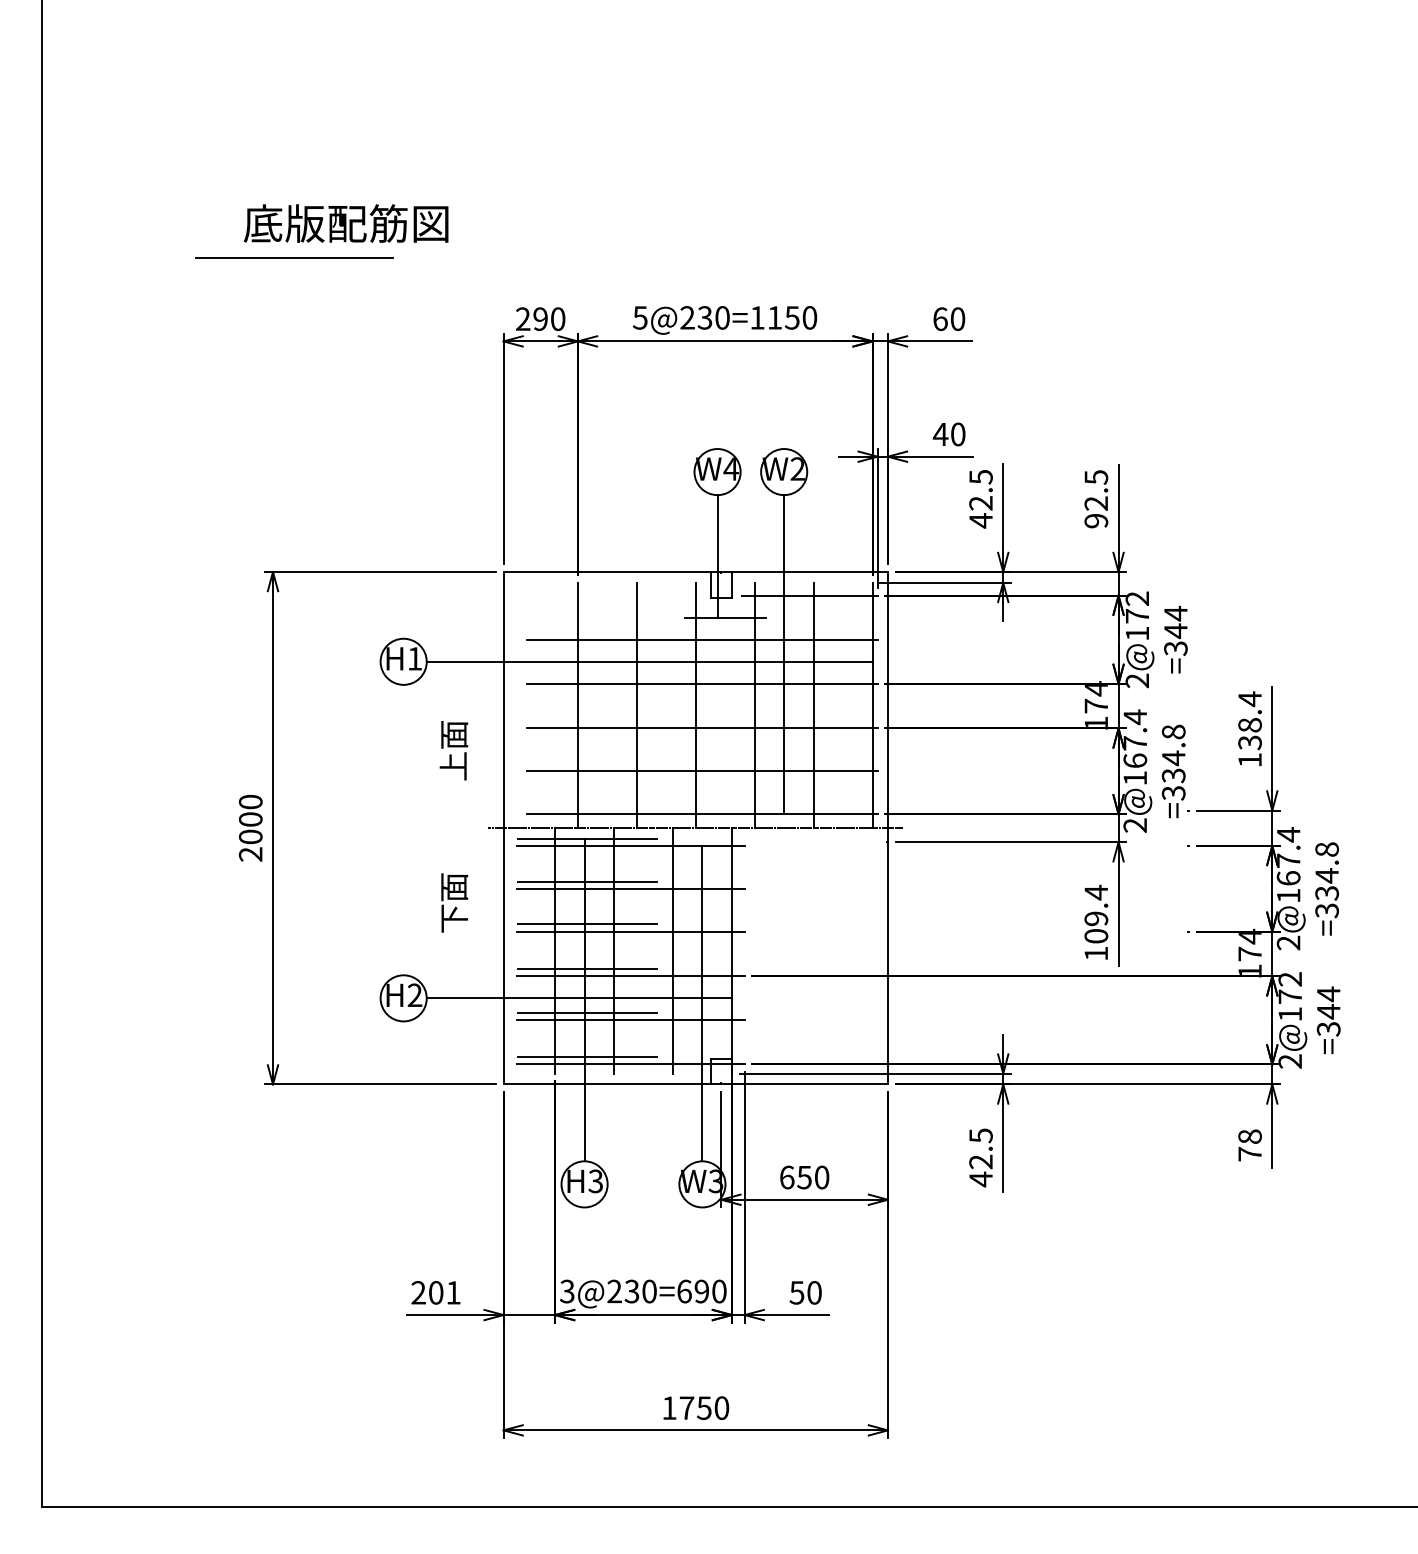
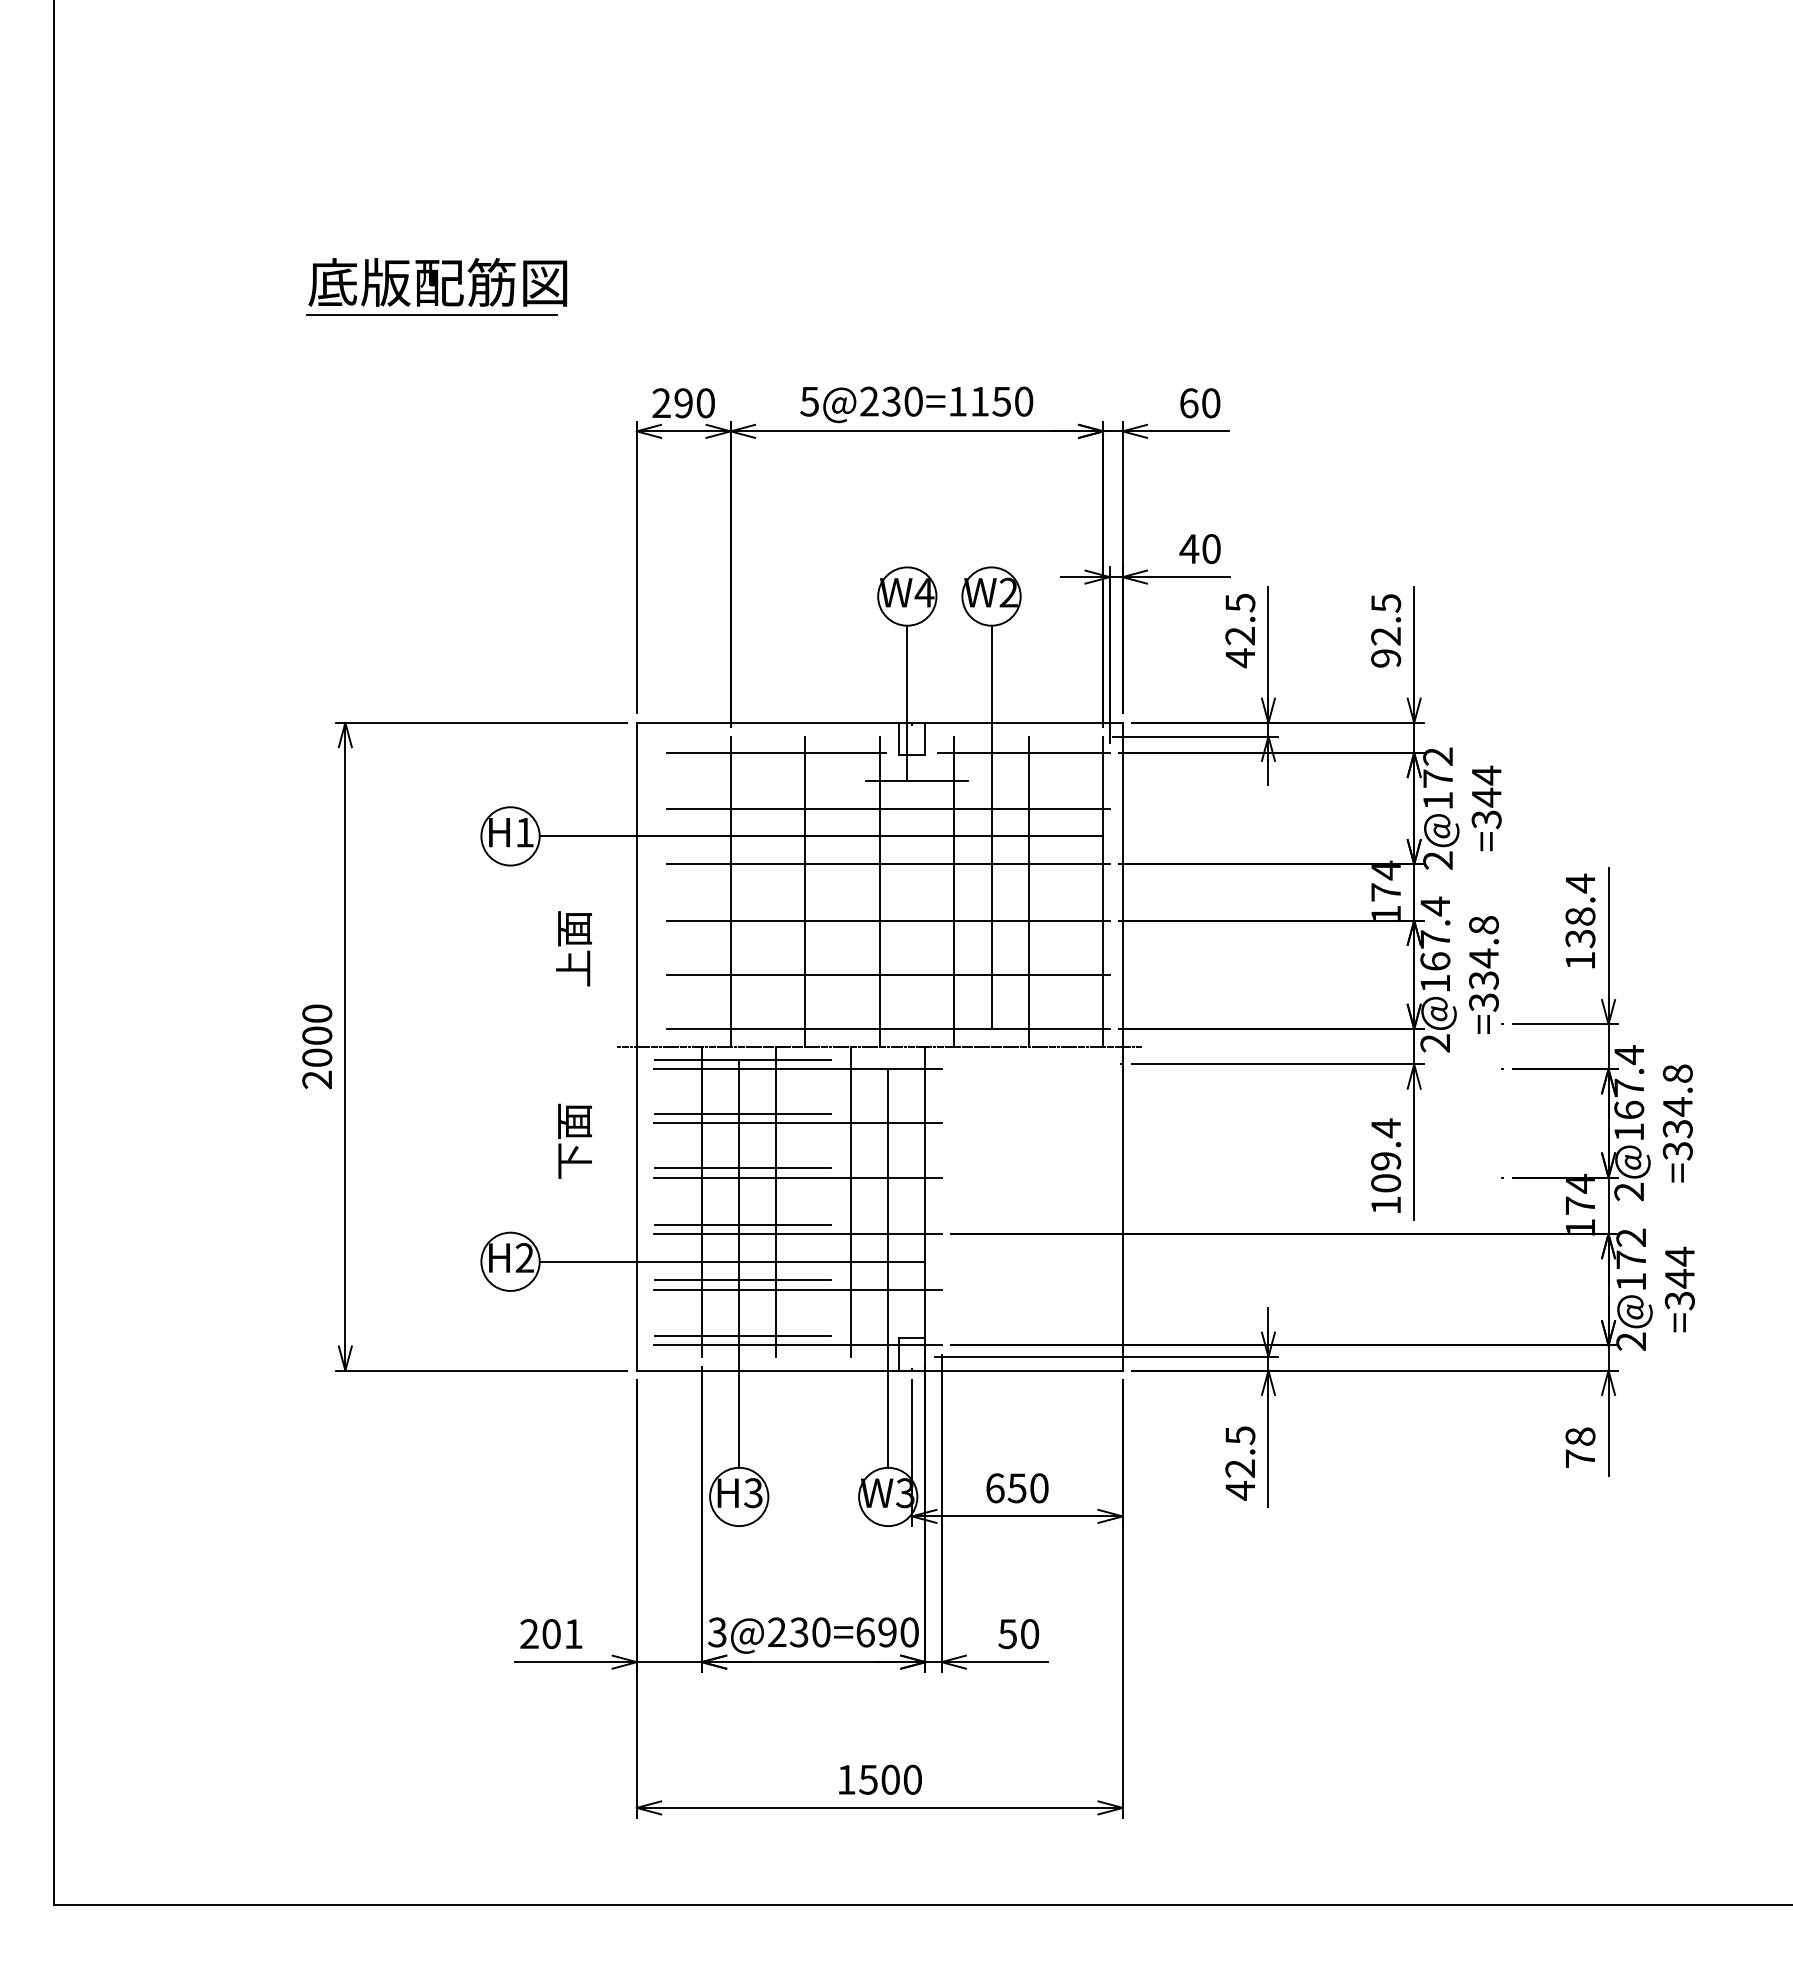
line: (294, 257) -> (431, 314), moved
line: (614, 595) -> (776, 752), added
text: (695, 1407) -> (879, 1779), 1750 -> 1500

